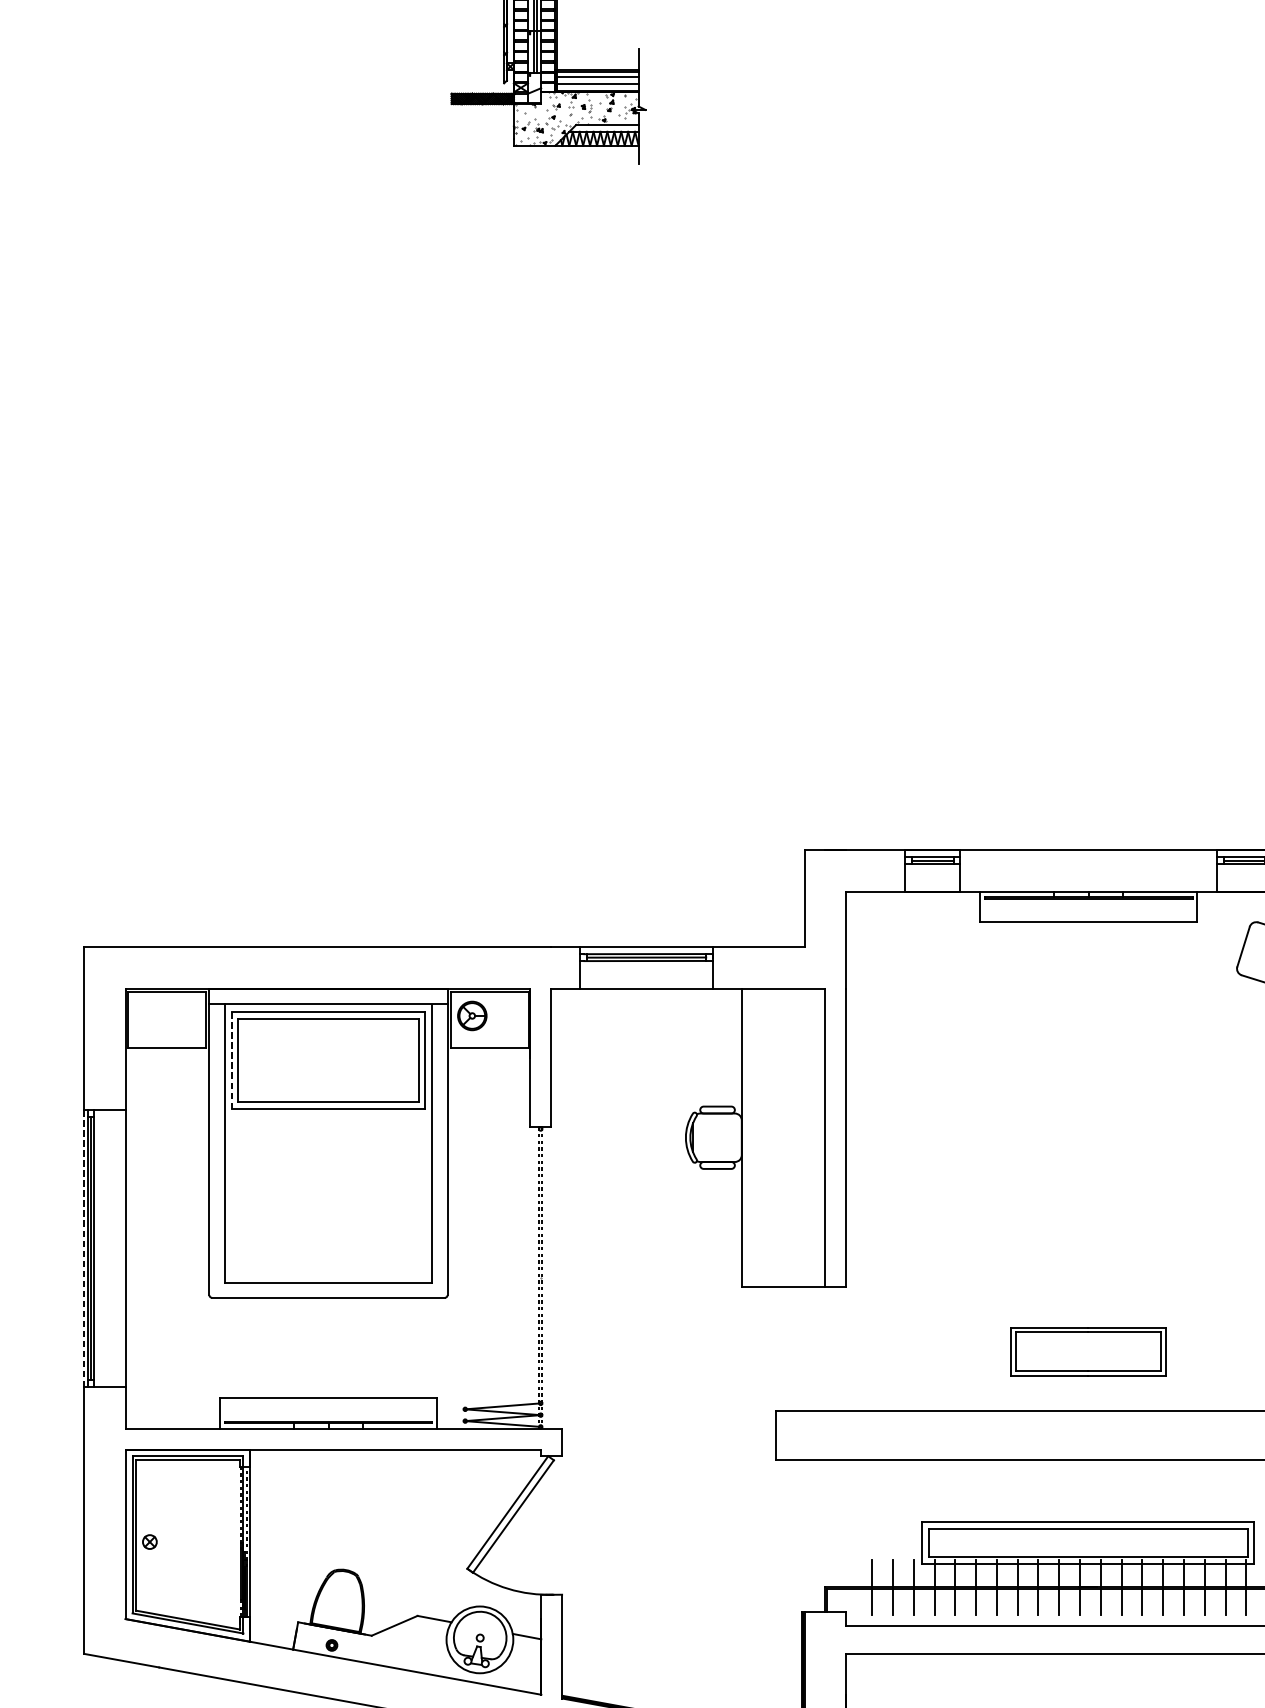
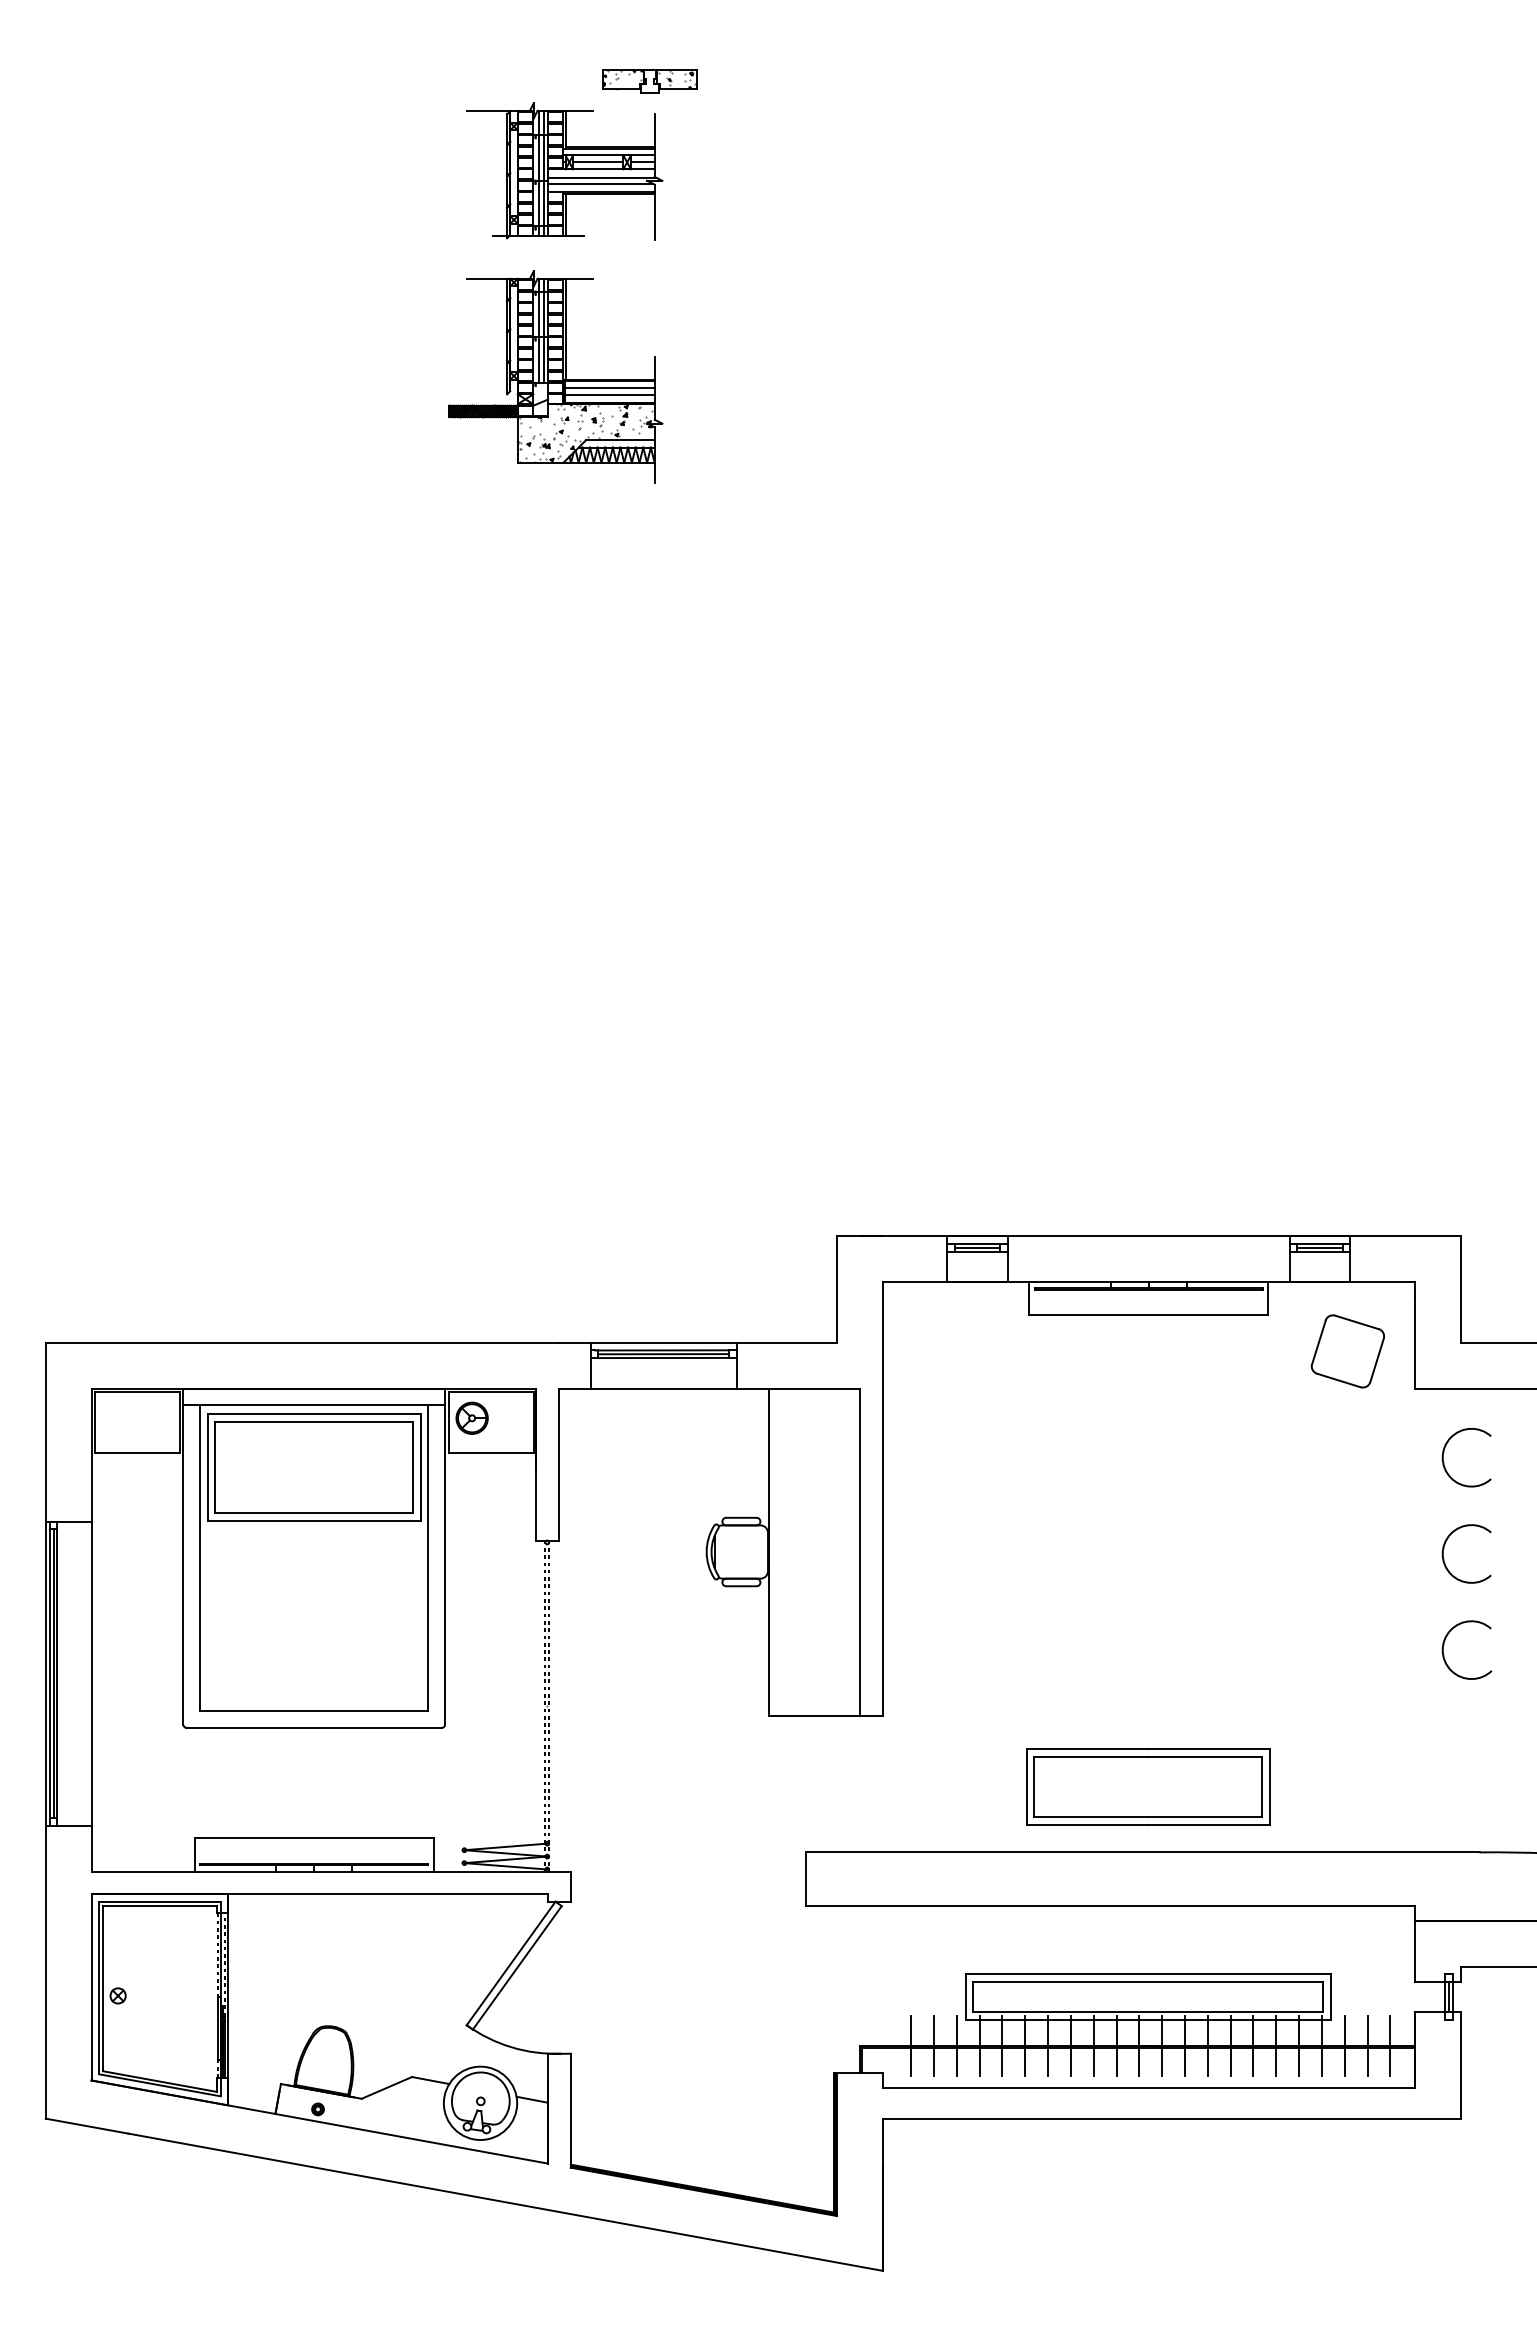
line: (231, 1061) -> (207, 1468), dashed -> solid
line: (83, 1248) -> (45, 1673), dashed -> solid
part: (1088, 1351) -> (1148, 1786), size x1.43

